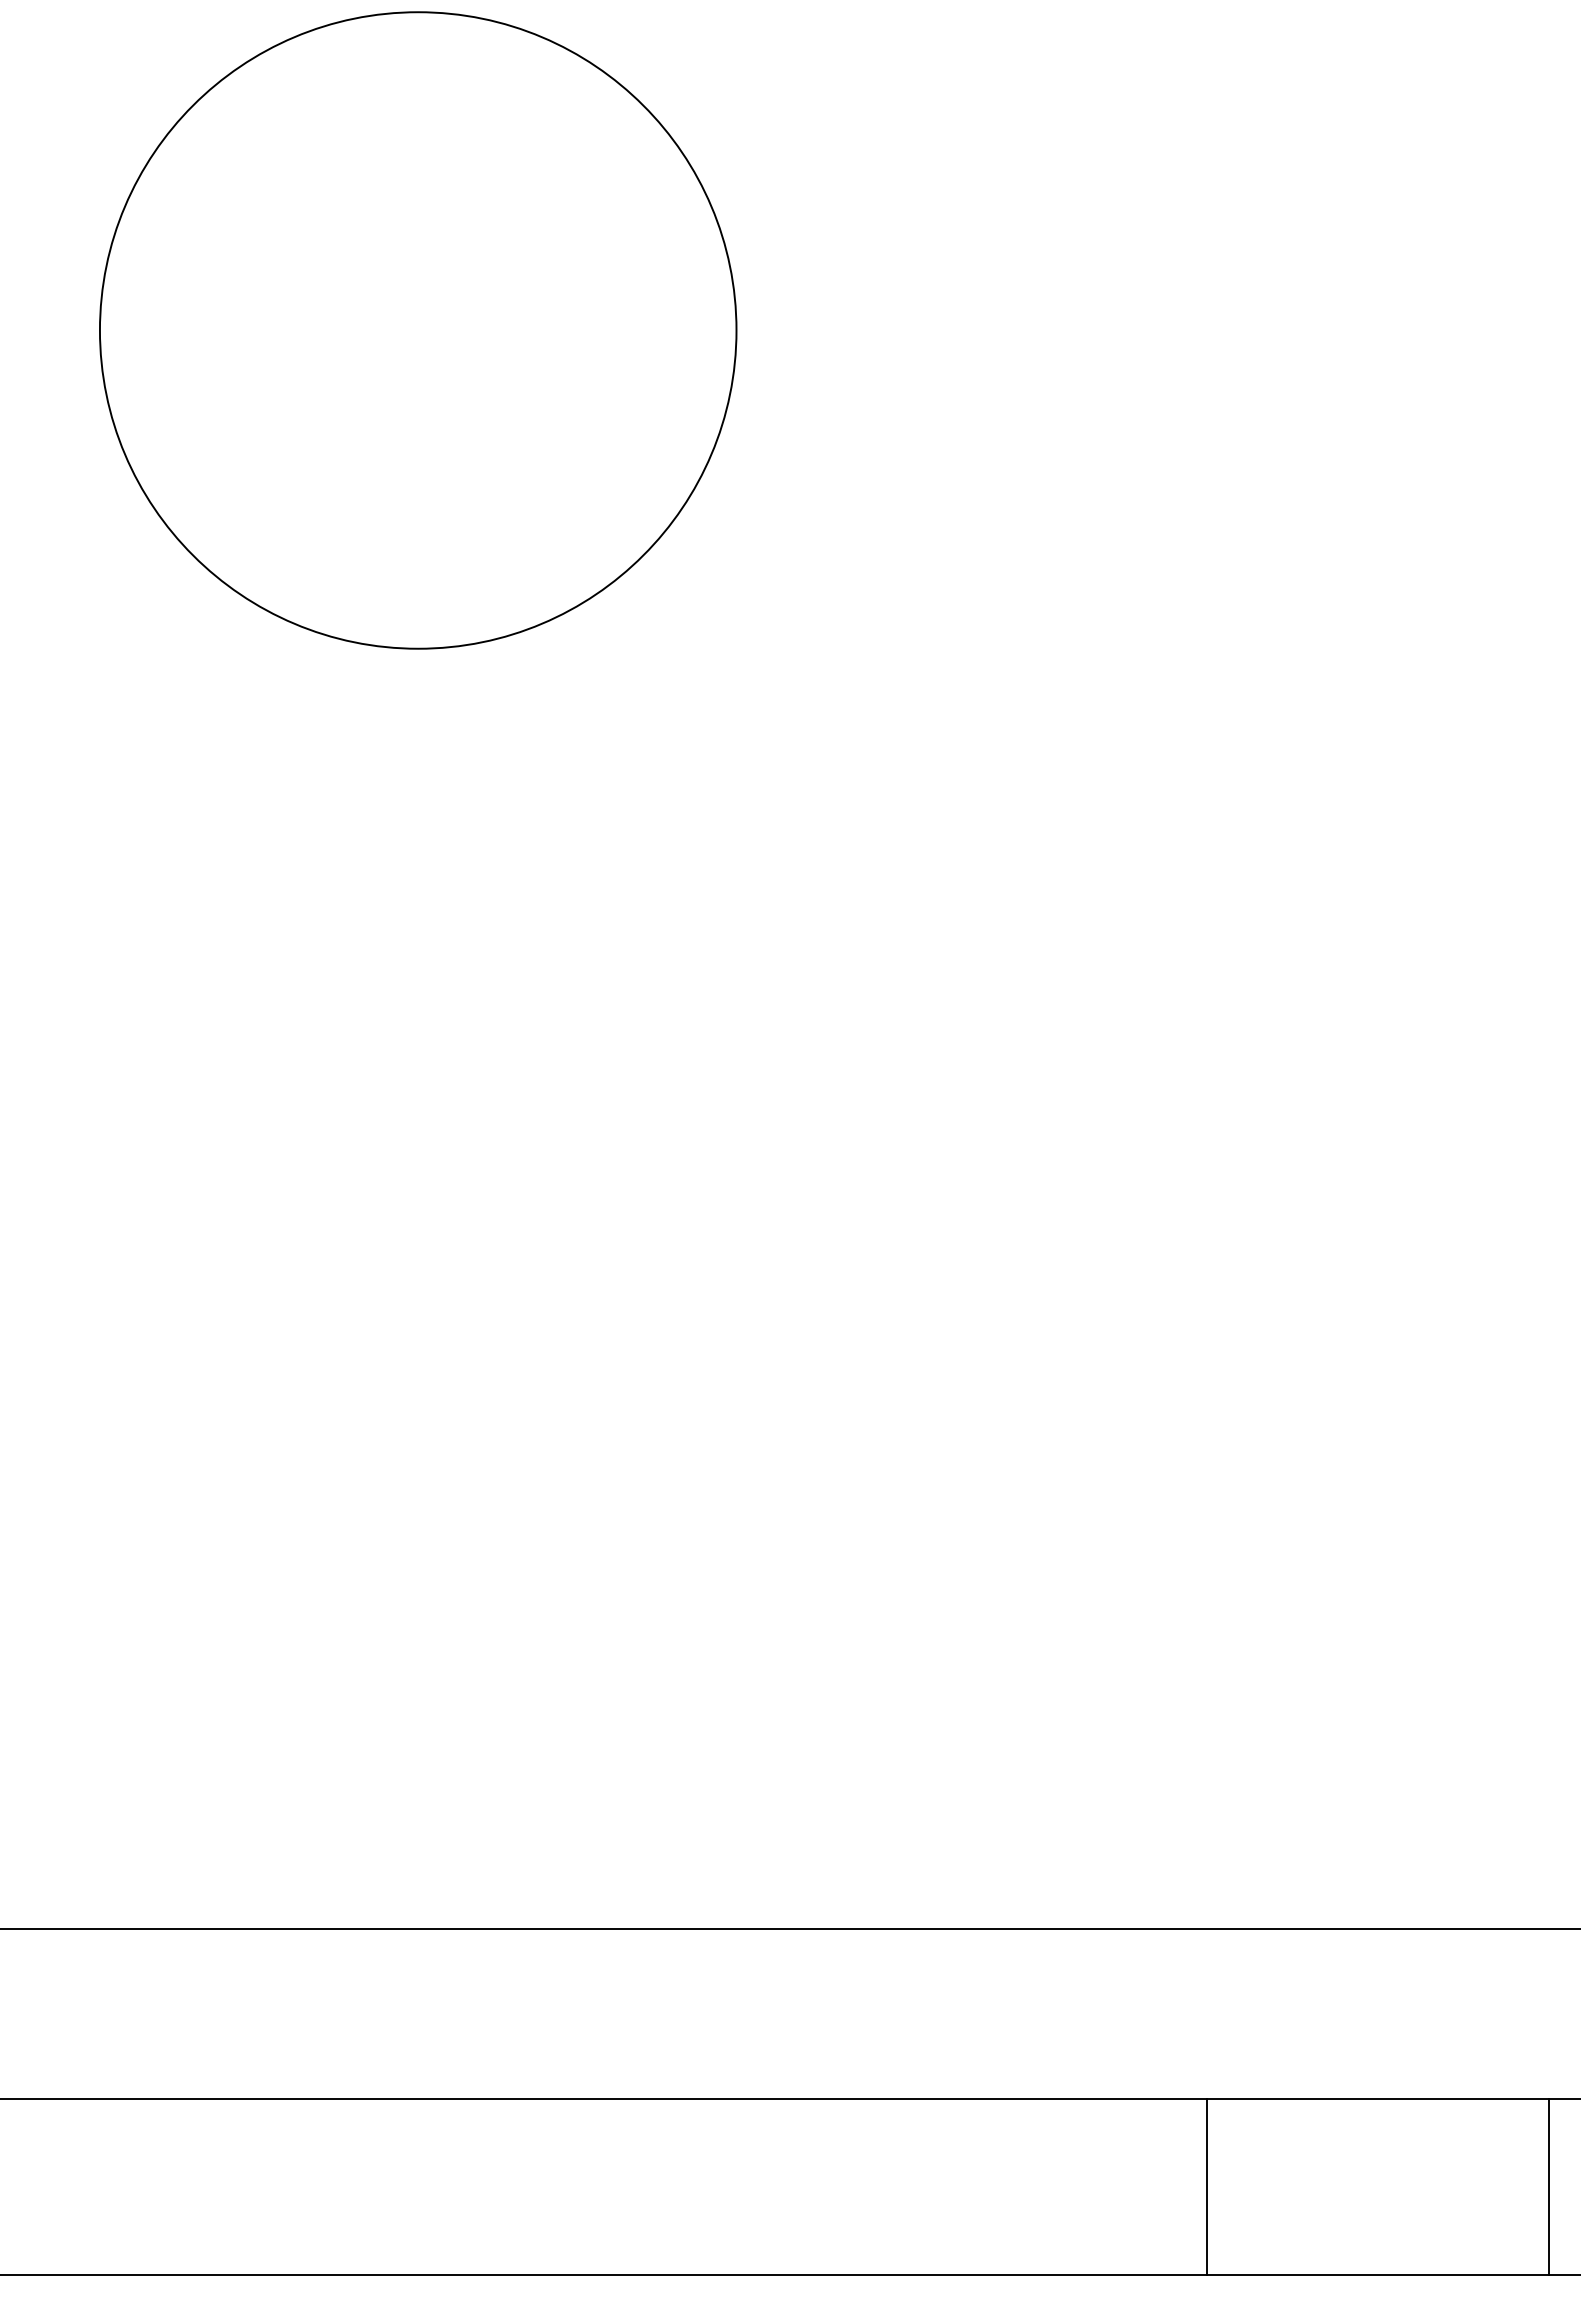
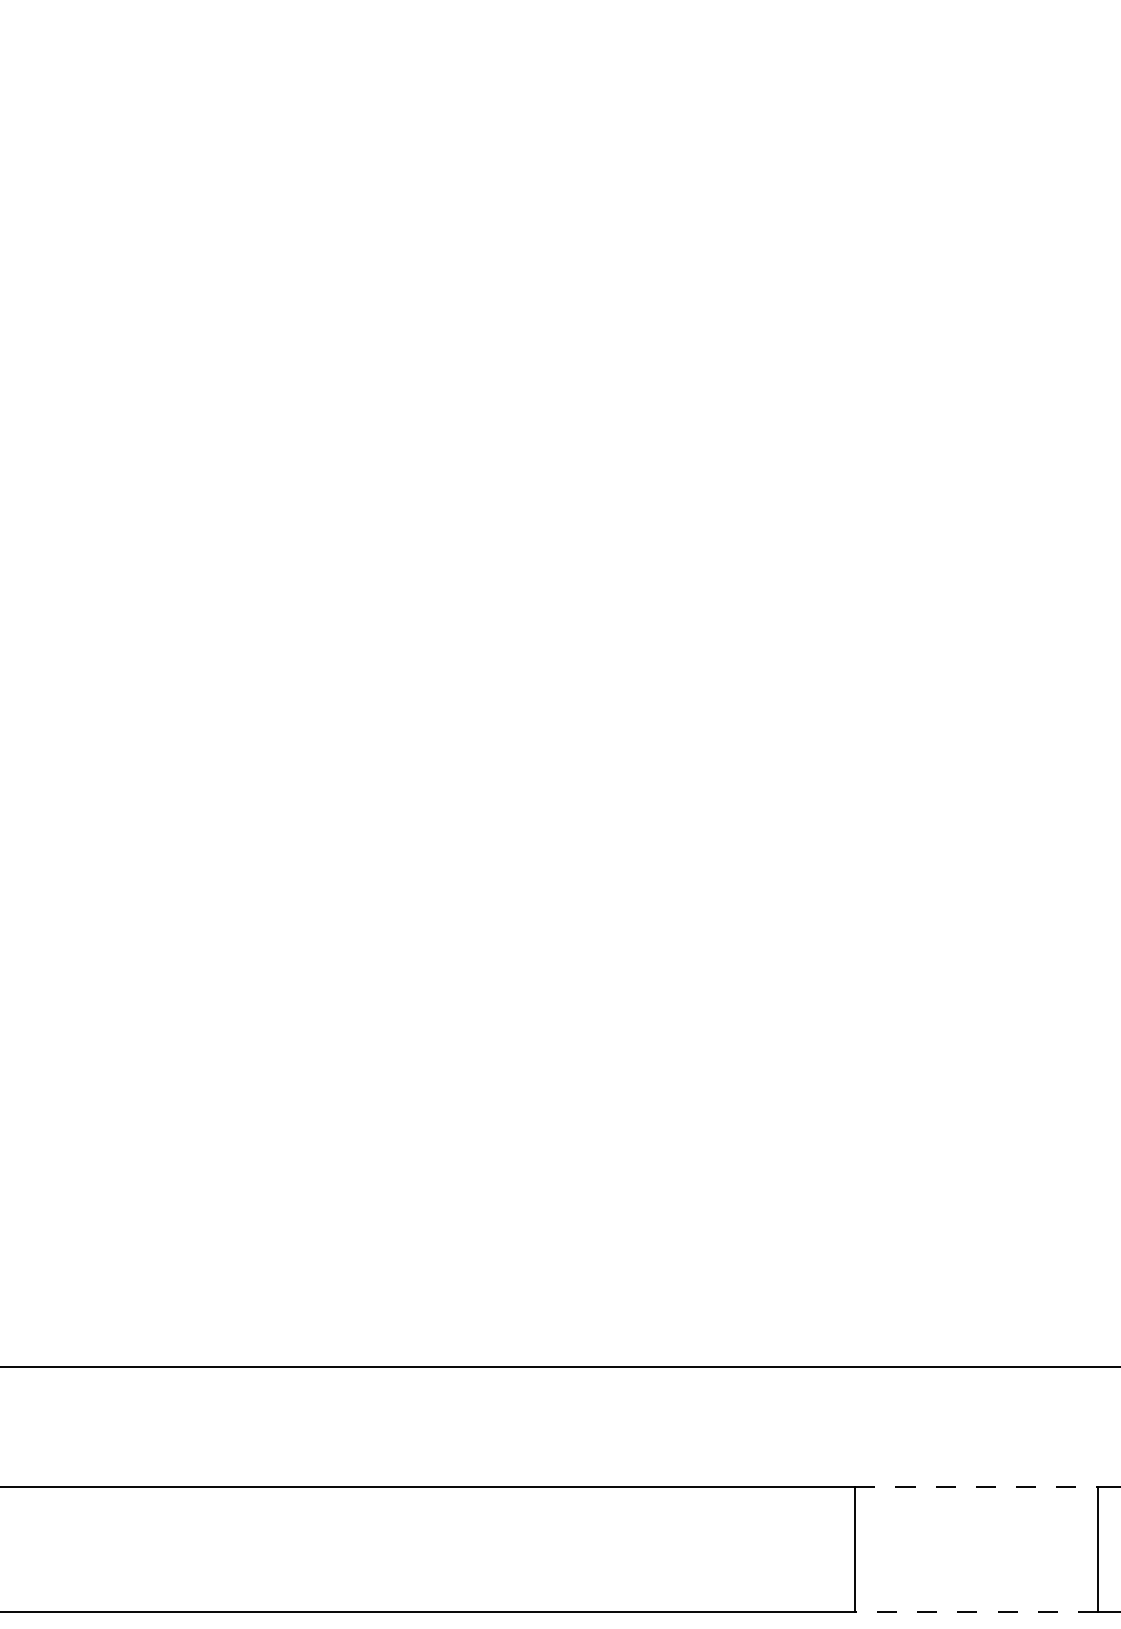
circle: (418, 330) -> (296, 234), removed
line: (1377, 2098) -> (976, 1487), solid -> dashed
line: (1377, 2275) -> (976, 1612), solid -> dashed

